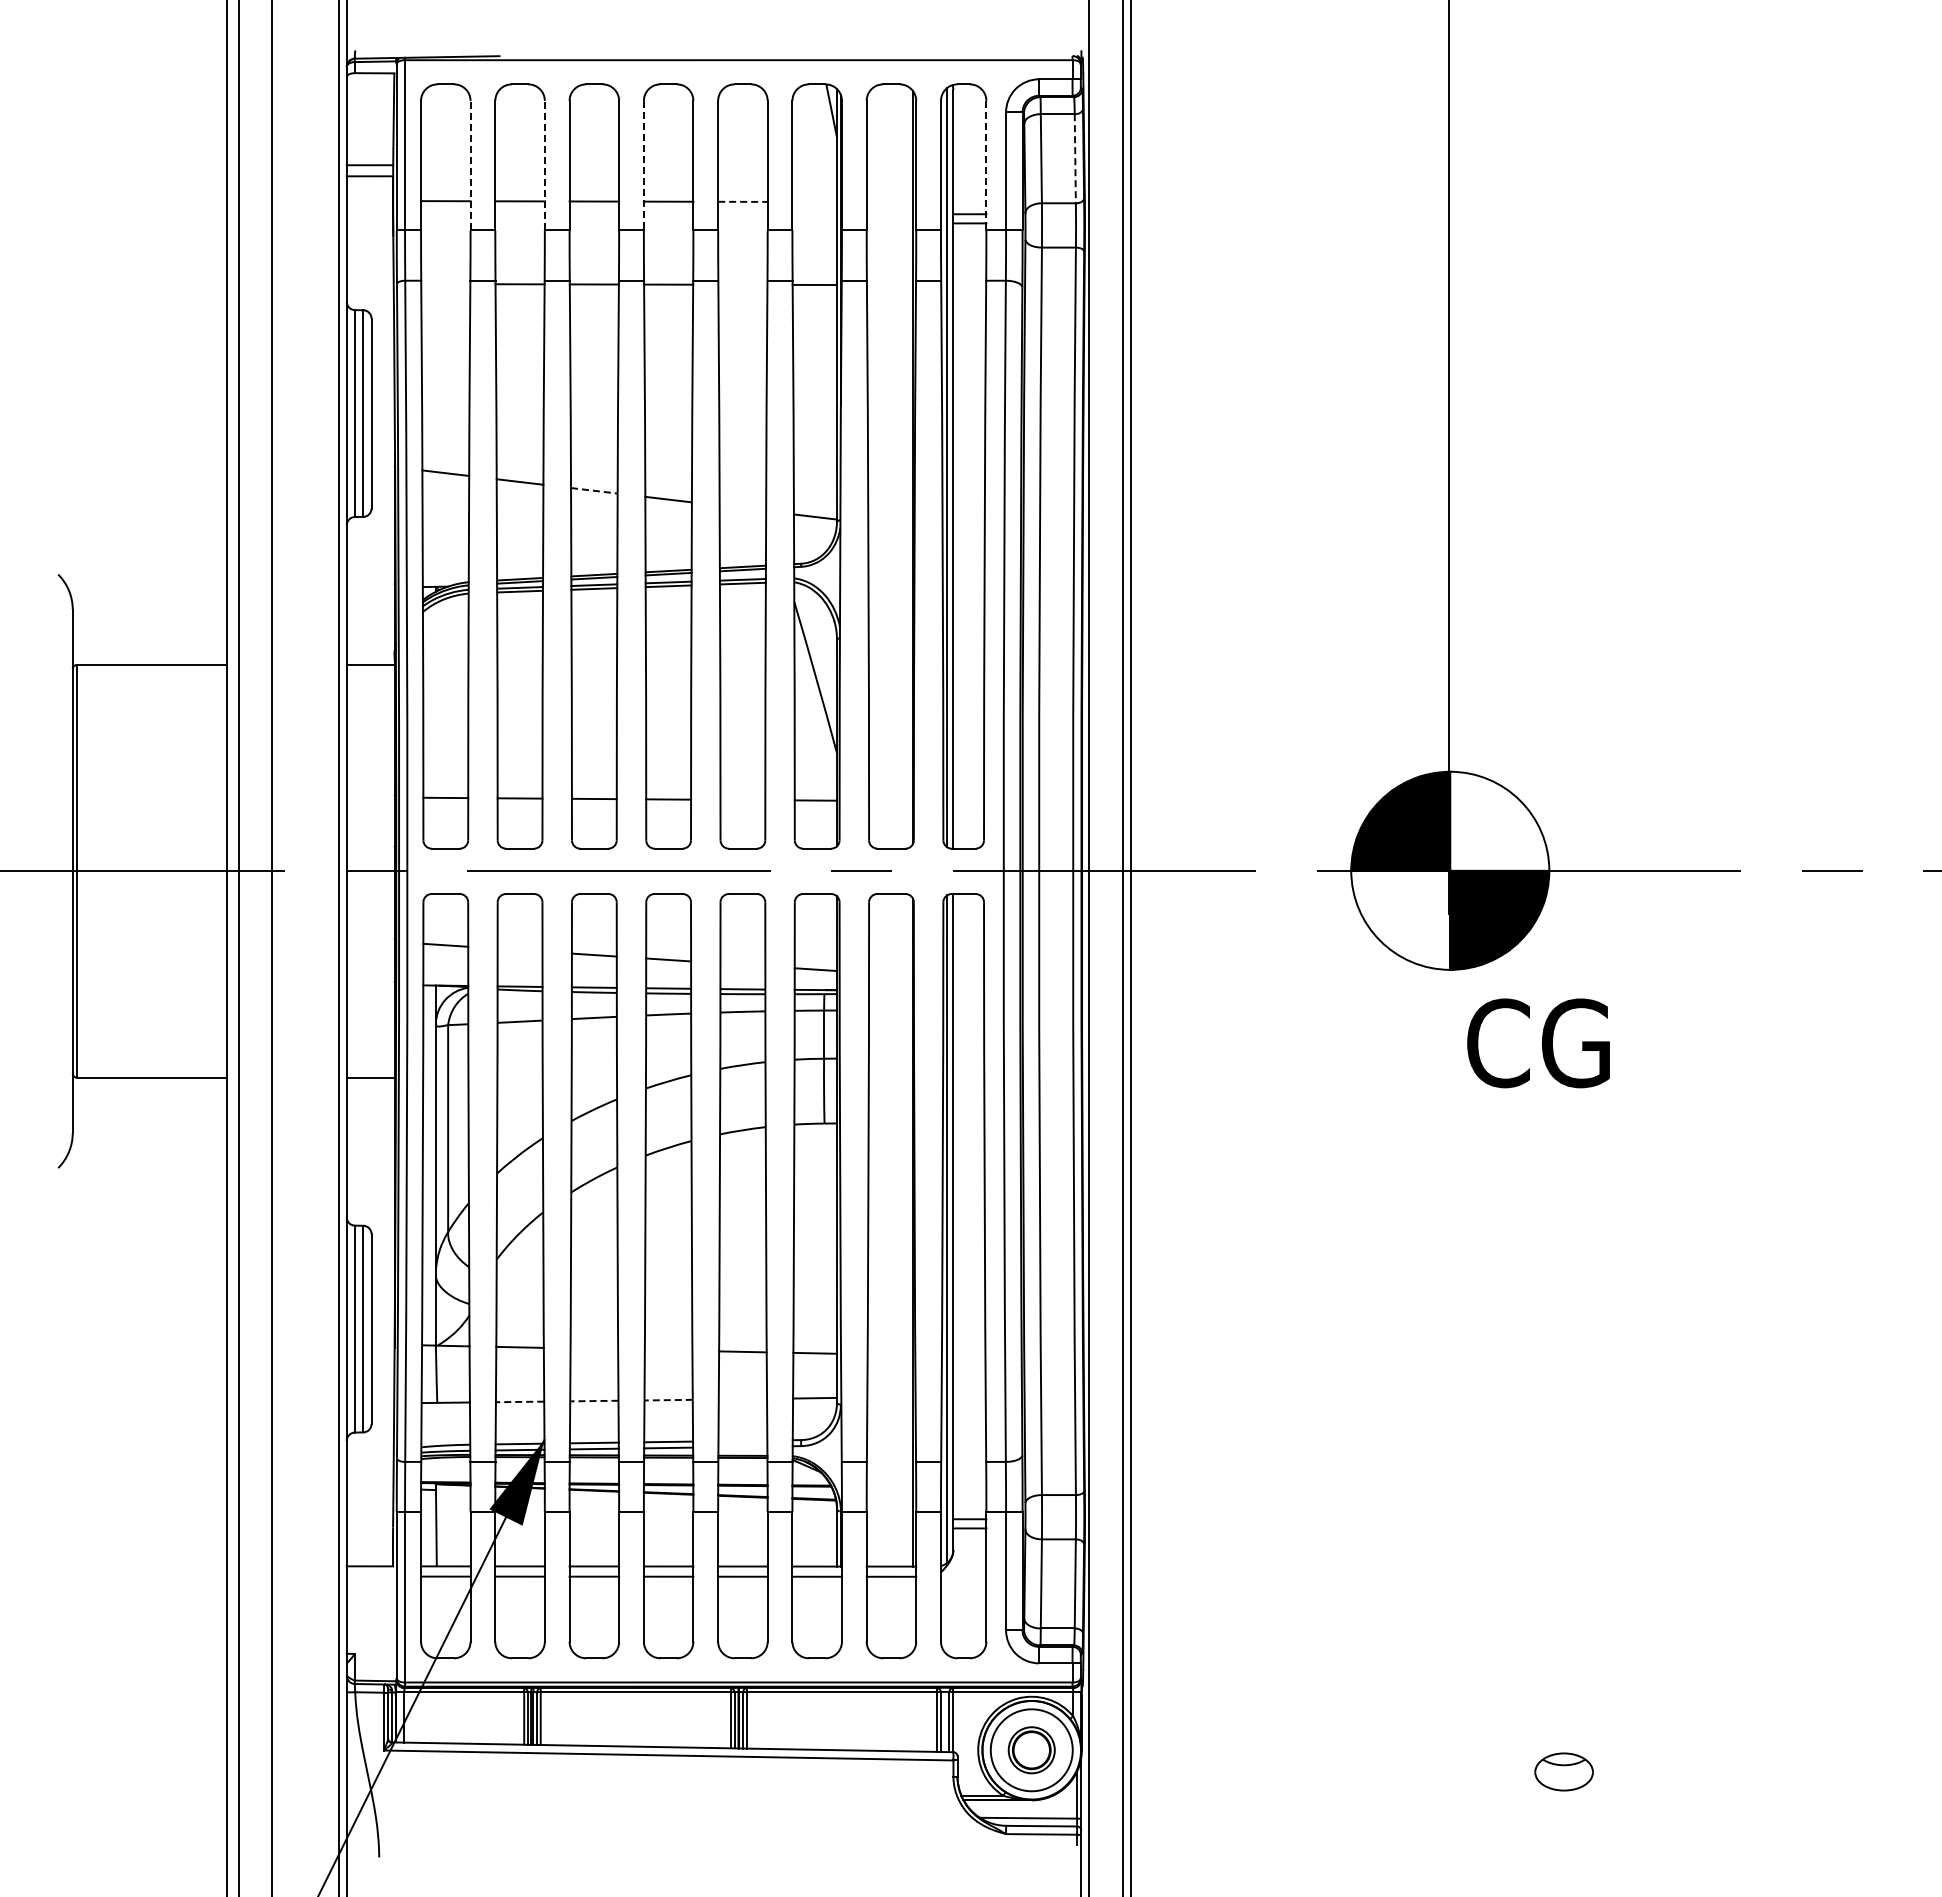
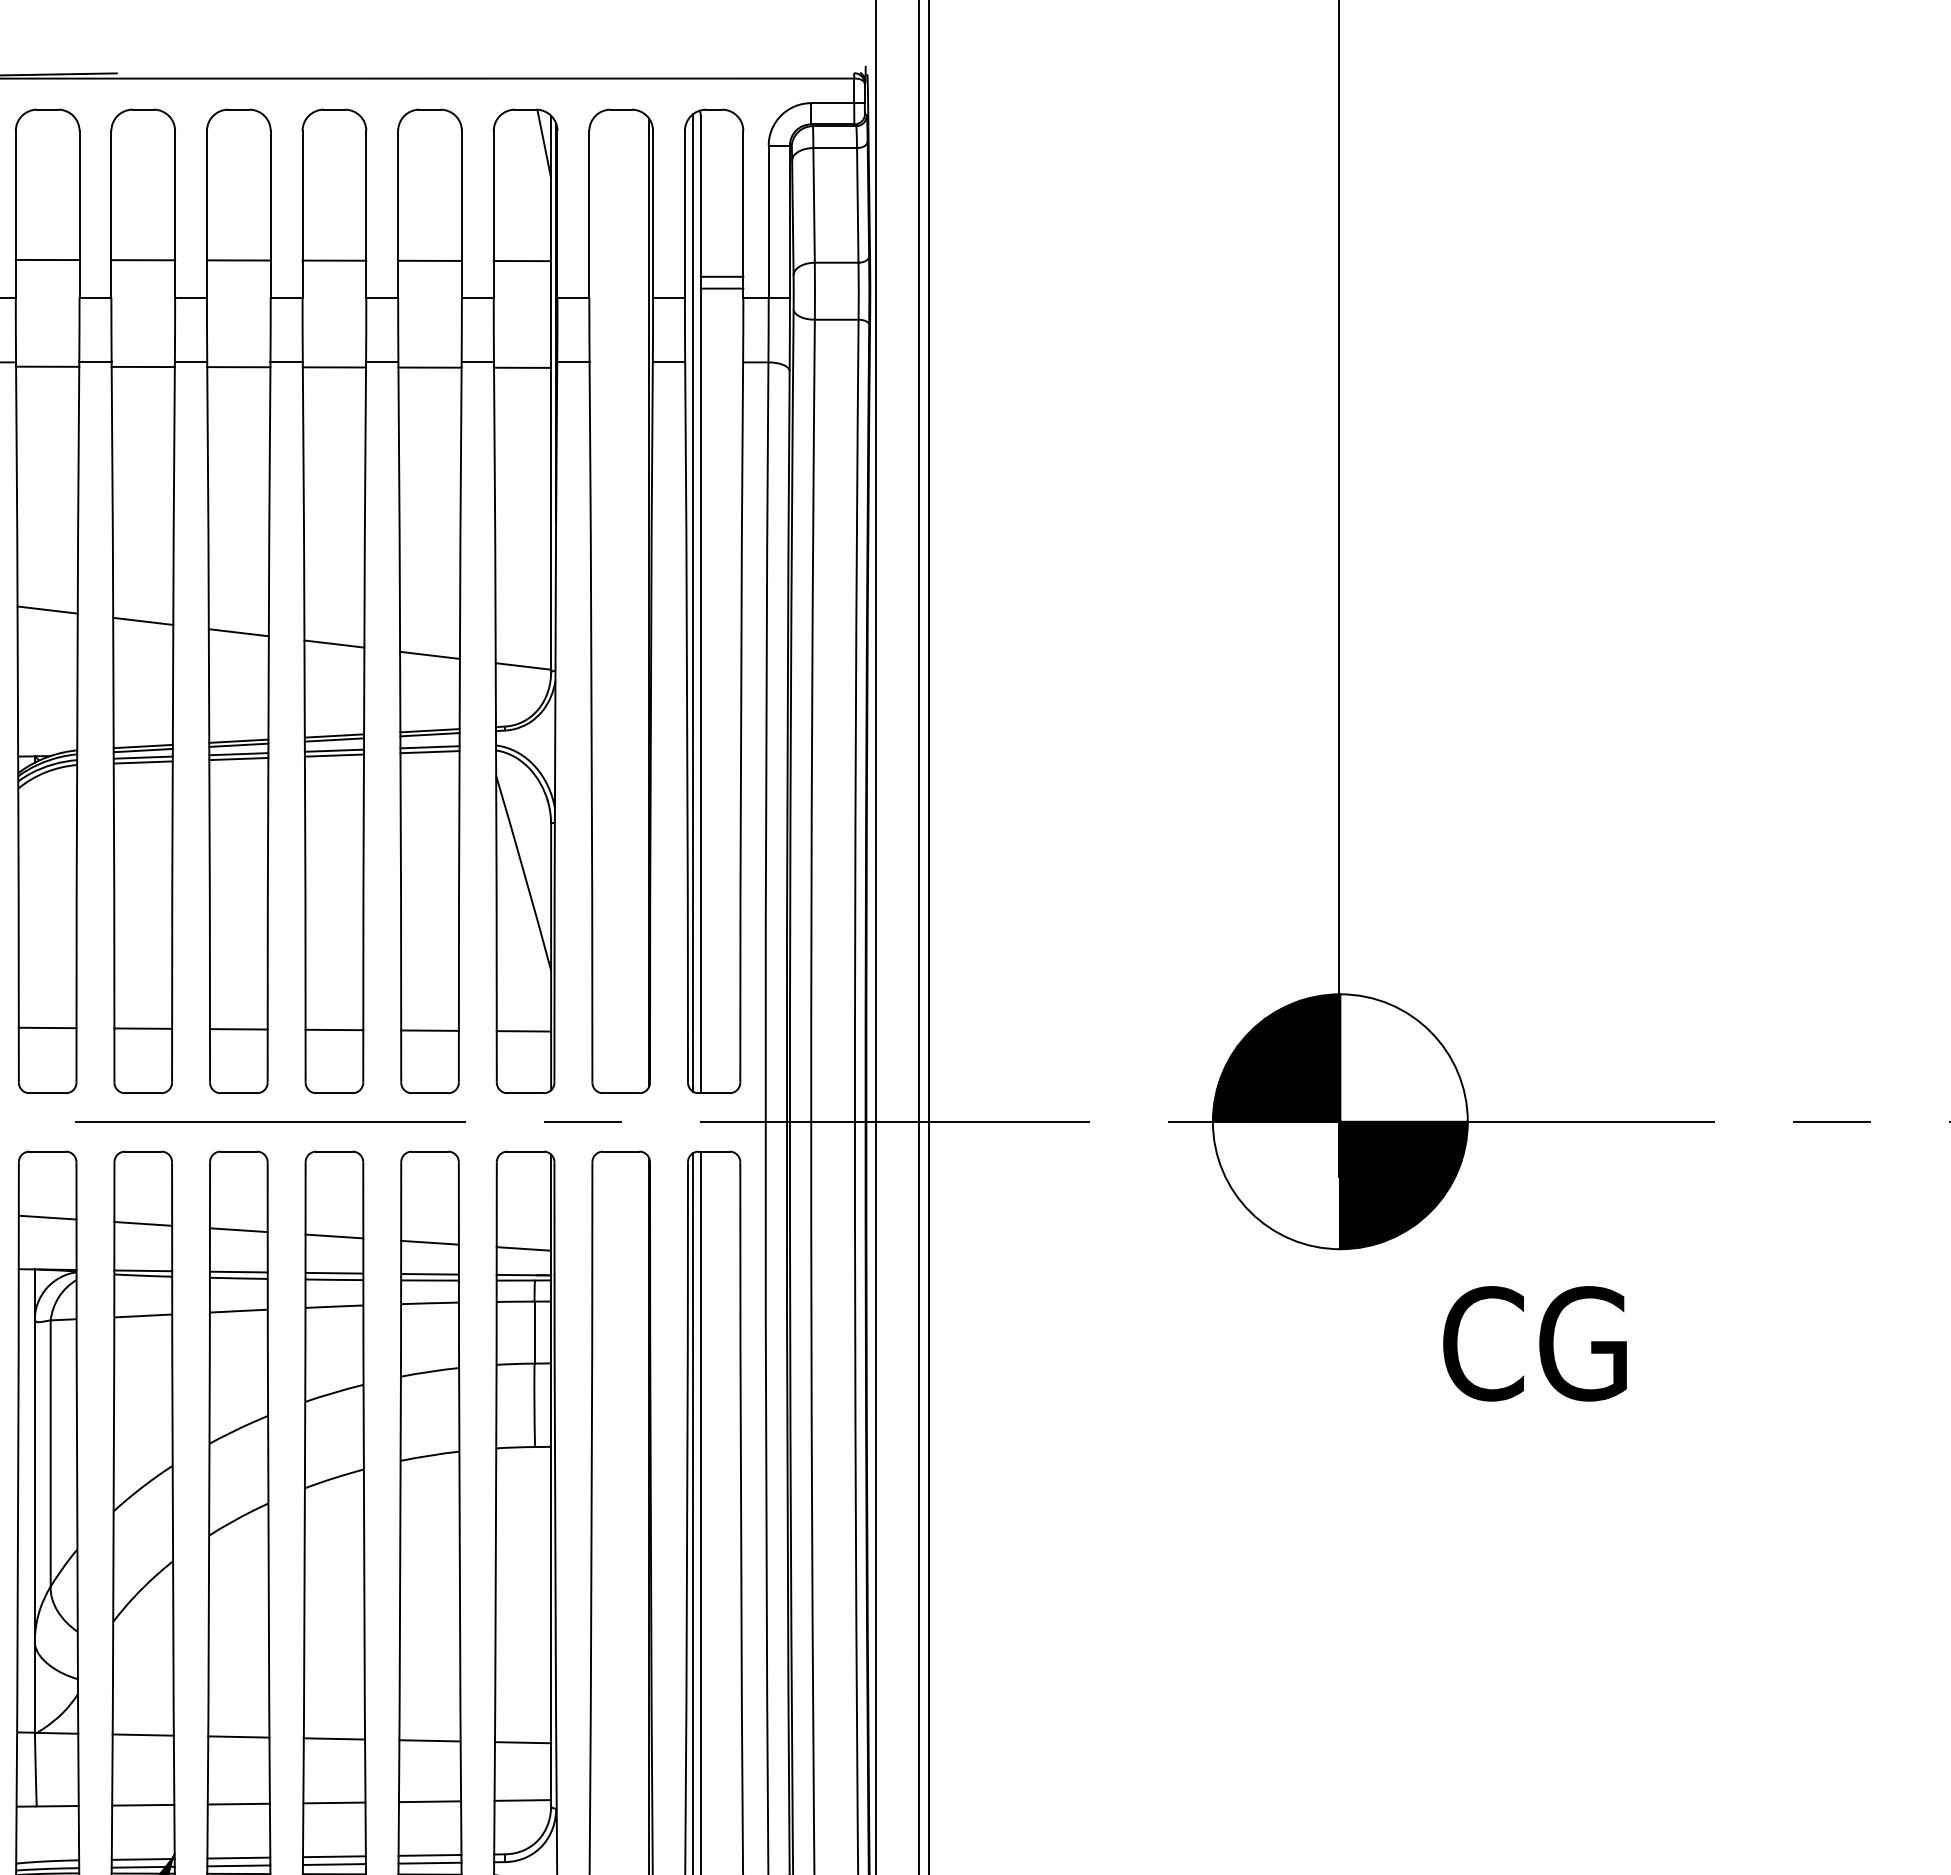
line: (1075, 158) -> (858, 205), dashed -> solid
line: (470, 165) -> (79, 214), dashed -> solid
line: (544, 165) -> (174, 214), dashed -> solid
line: (643, 165) -> (302, 214), dashed -> solid
line: (986, 165) -> (743, 214), dashed -> solid
line: (742, 201) -> (429, 260), dashed -> solid
line: (814, 201) -> (522, 260), added
line: (445, 284) -> (47, 367), added
line: (742, 284) -> (429, 367), added
line: (594, 490) -> (239, 632), dashed -> solid
line: (742, 508) -> (429, 655), added
line: (742, 799) -> (429, 1029), added
line: (519, 949) -> (142, 1223), added
line: (742, 964) -> (429, 1242), added
text: (1538, 1043) -> (1534, 1343), moved
line: (594, 1348) -> (239, 1736), added
line: (668, 1349) -> (334, 1737), added
line: (742, 1398) -> (429, 1800), added
line: (668, 1400) -> (334, 1803), dashed -> solid
line: (519, 1401) -> (142, 1804), dashed -> solid
line: (593, 1401) -> (237, 1804), dashed -> solid
line: (742, 1440) -> (429, 1854), added
line: (742, 1446) -> (429, 1862), added

